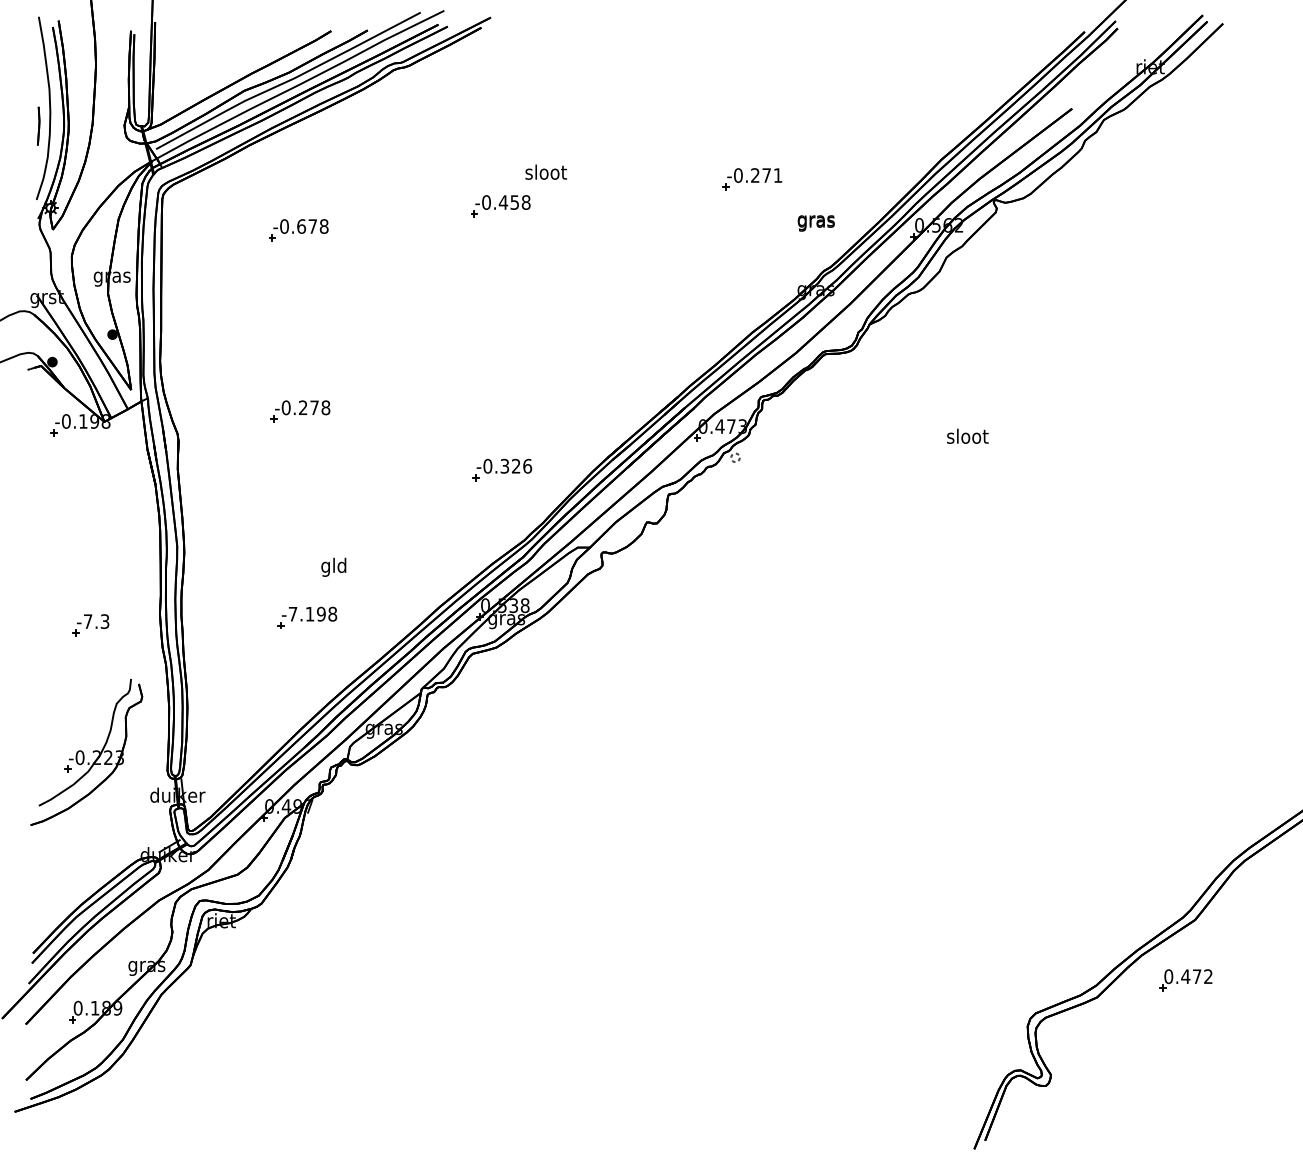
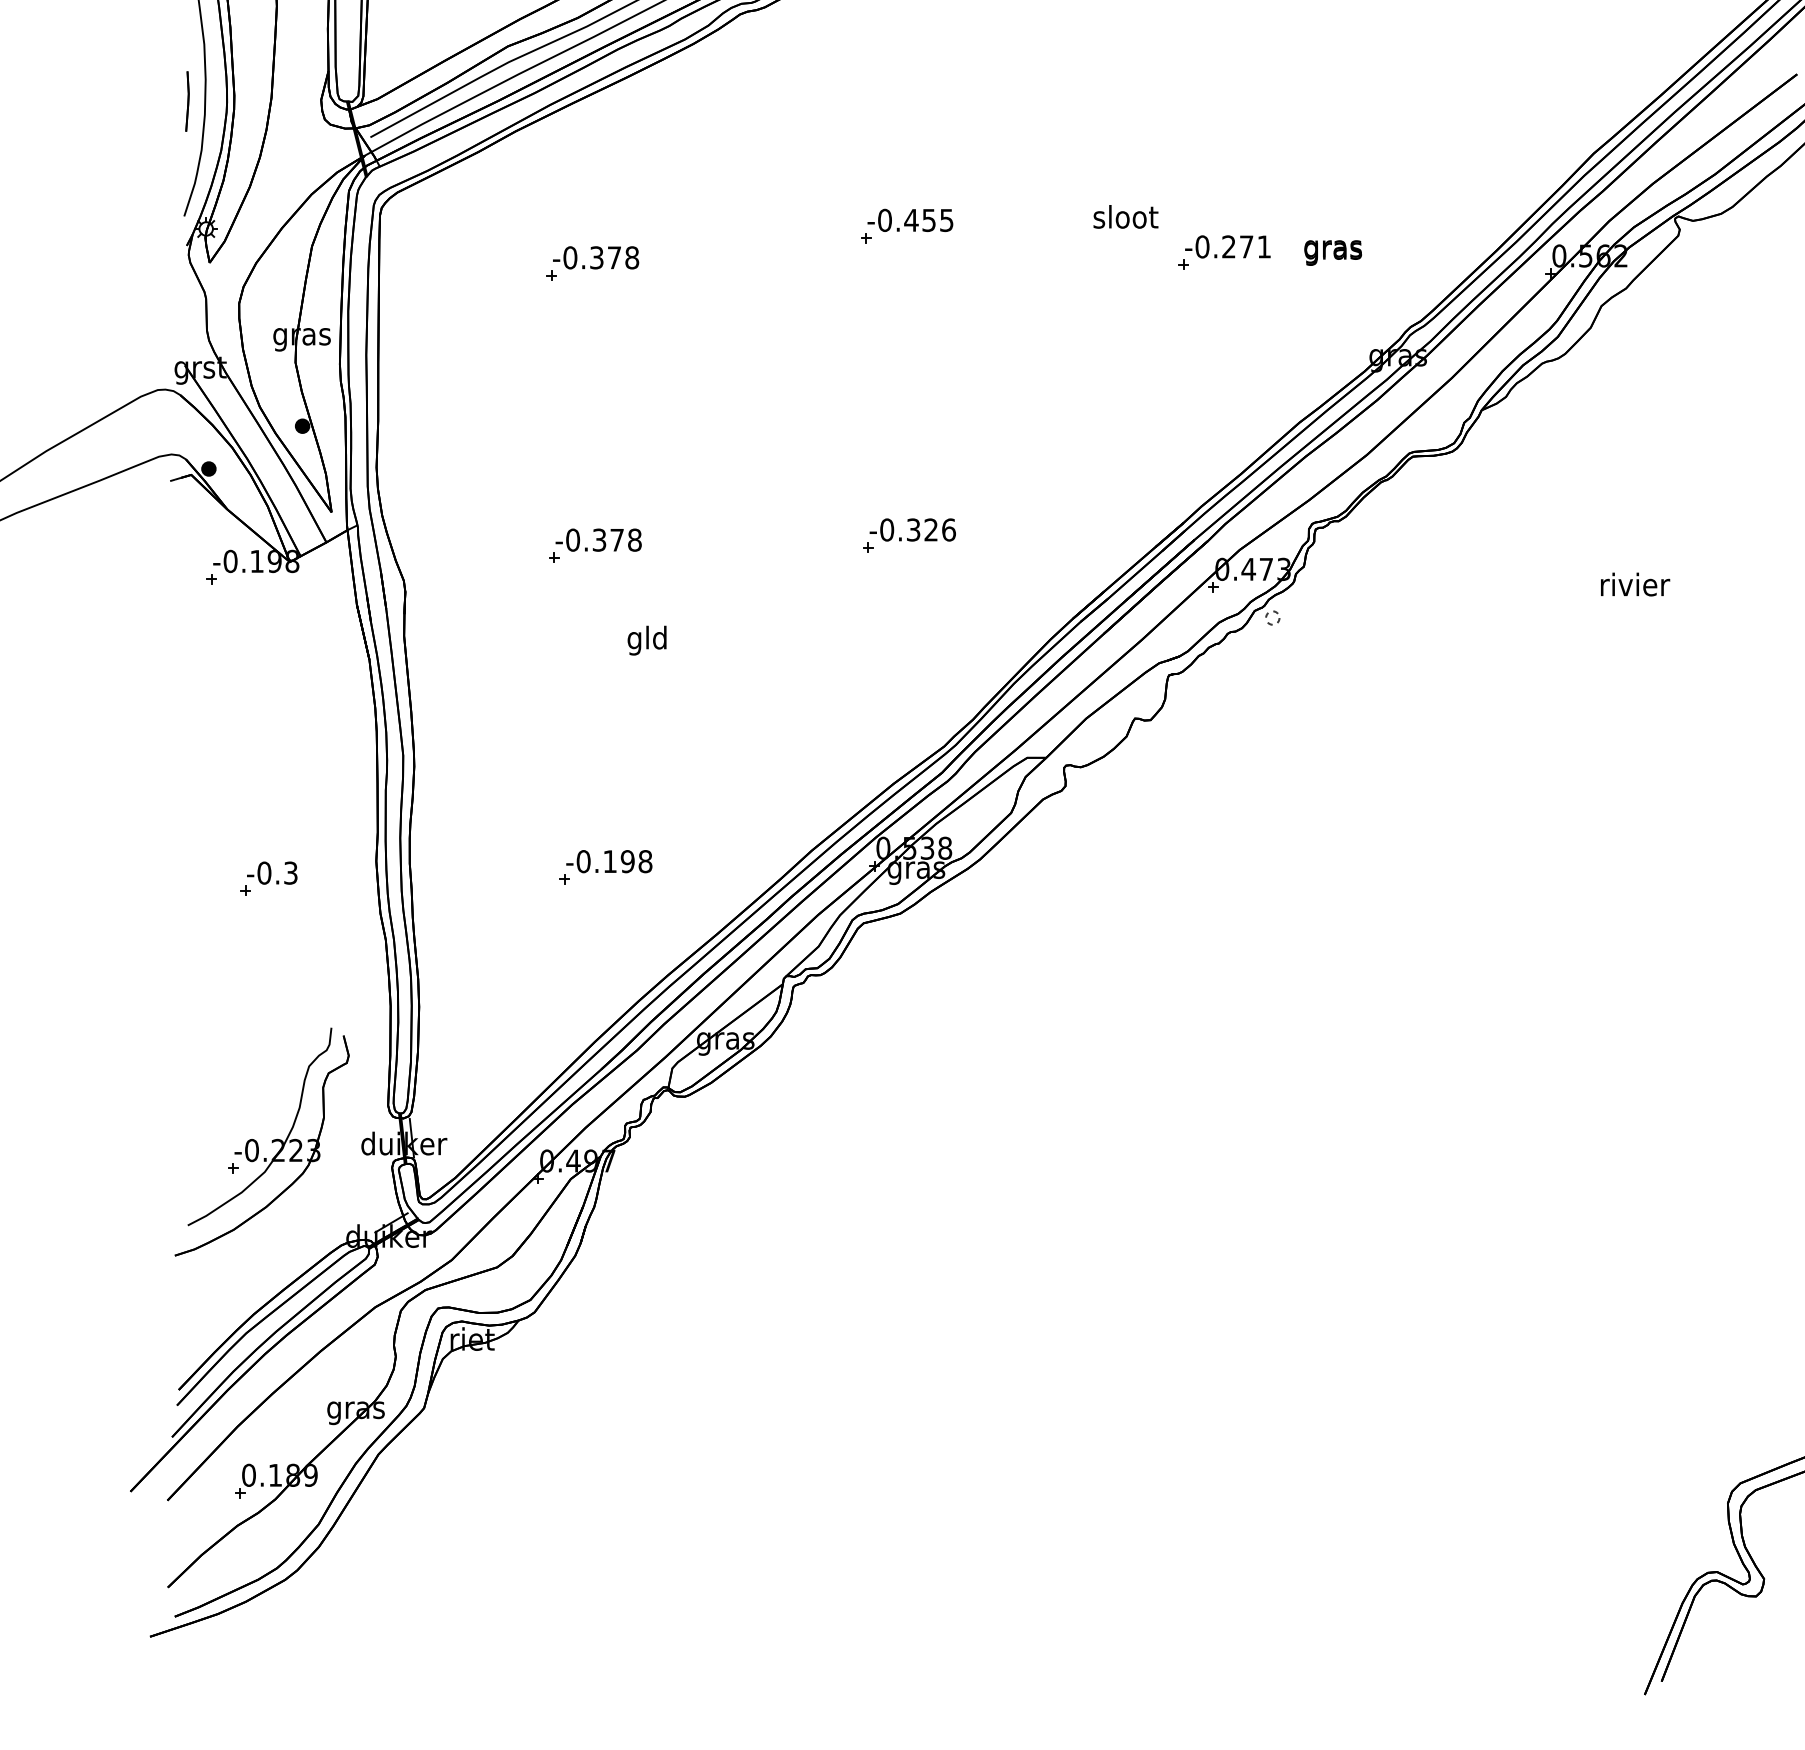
text: (545, 171) -> (1124, 215), moved
part: (752, 179) -> (1224, 253), moved
text: (525, 202) -> (945, 220), -0.458 -> -0.455
text: (815, 223) -> (1331, 253), moved
text: (301, 226) -> (596, 257), -0.678 -> -0.378
text: (303, 408) -> (599, 541), -0.278 -> -0.378
text: (968, 435) -> (1635, 583), sloot -> rivier
part: (502, 469) -> (909, 534), moved
text: (333, 566) -> (646, 639), moved
text: (292, 613) -> (582, 860), -7.198 -> -0.198
text: (87, 621) -> (263, 872), -7.3 -> -0.3
part: (86, 751) -> (261, 1140), moved

